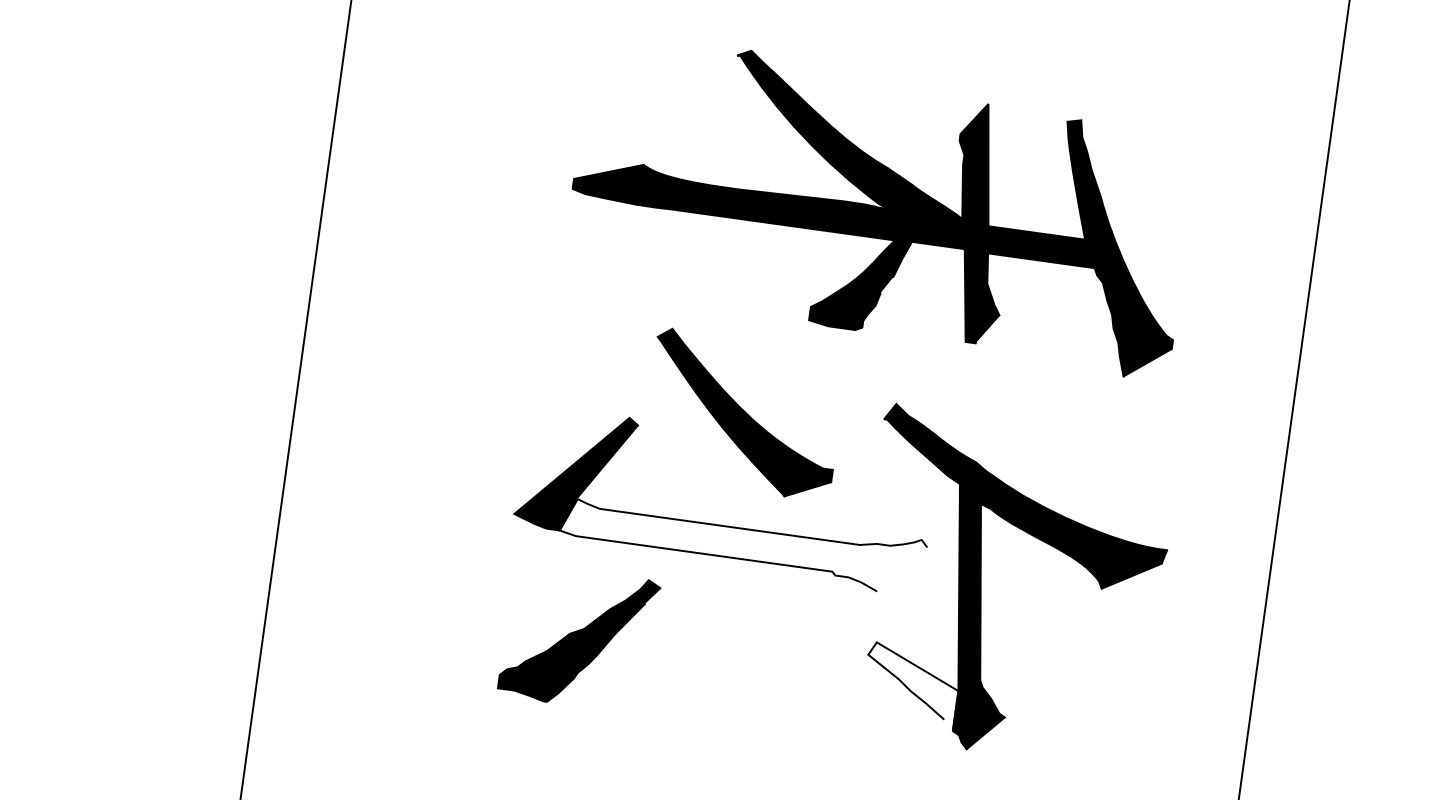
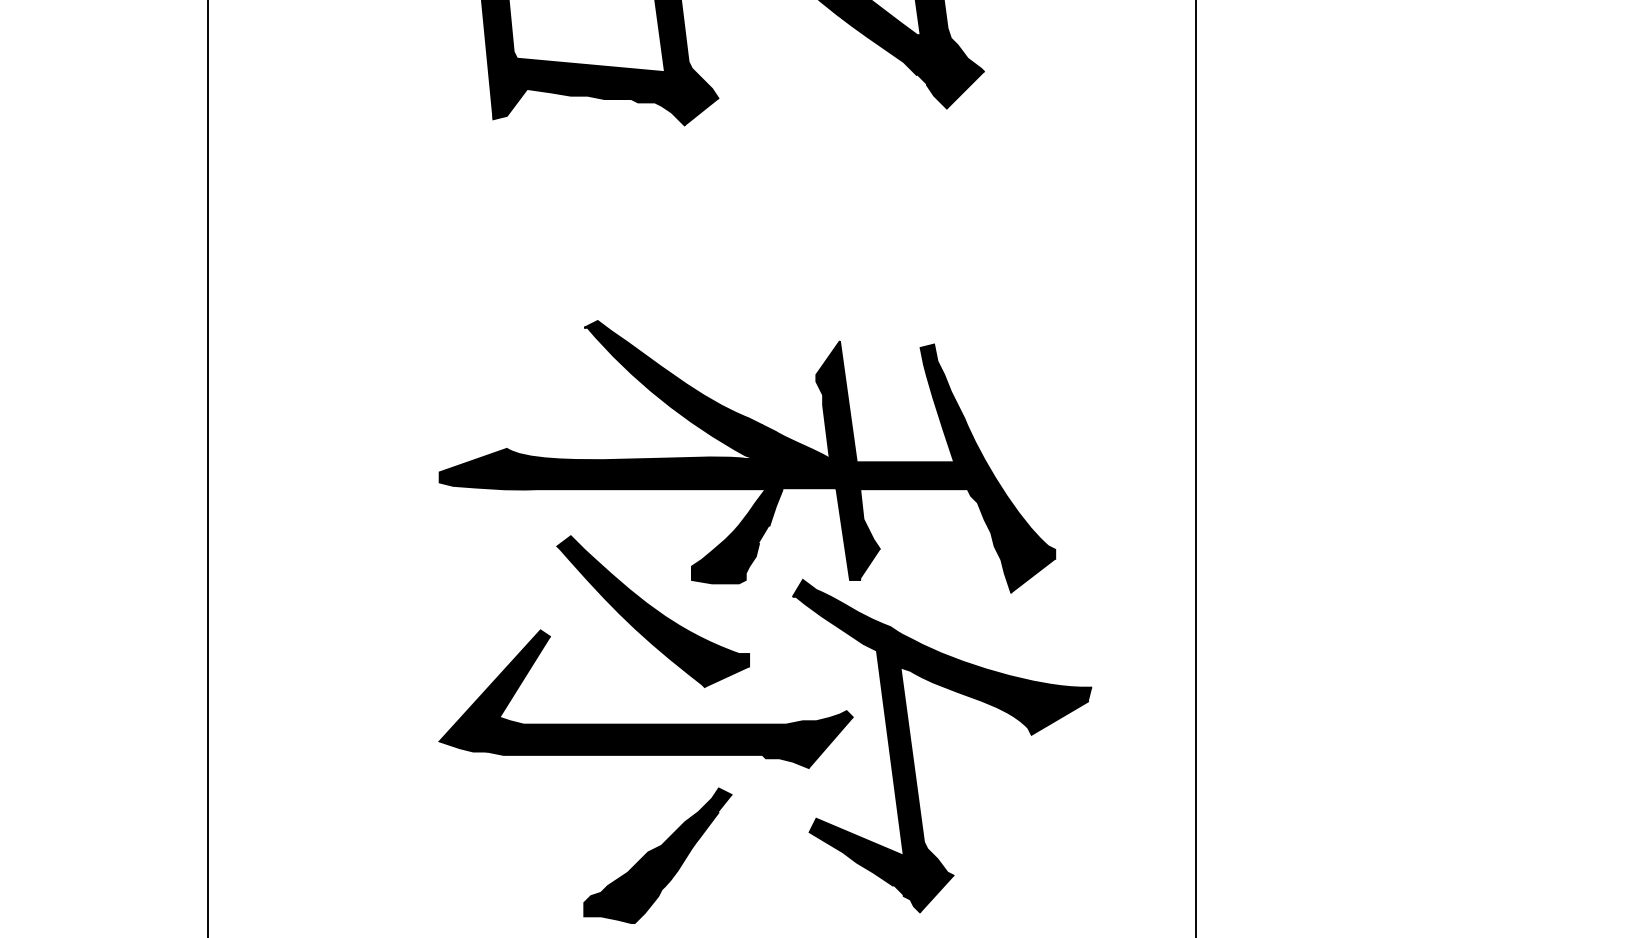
part: (881, 205) -> (747, 456), moved
fill: (742, 543) -> (669, 739), added
part: (578, 638) -> (657, 855), moved
fill: (911, 686) -> (856, 857), added

